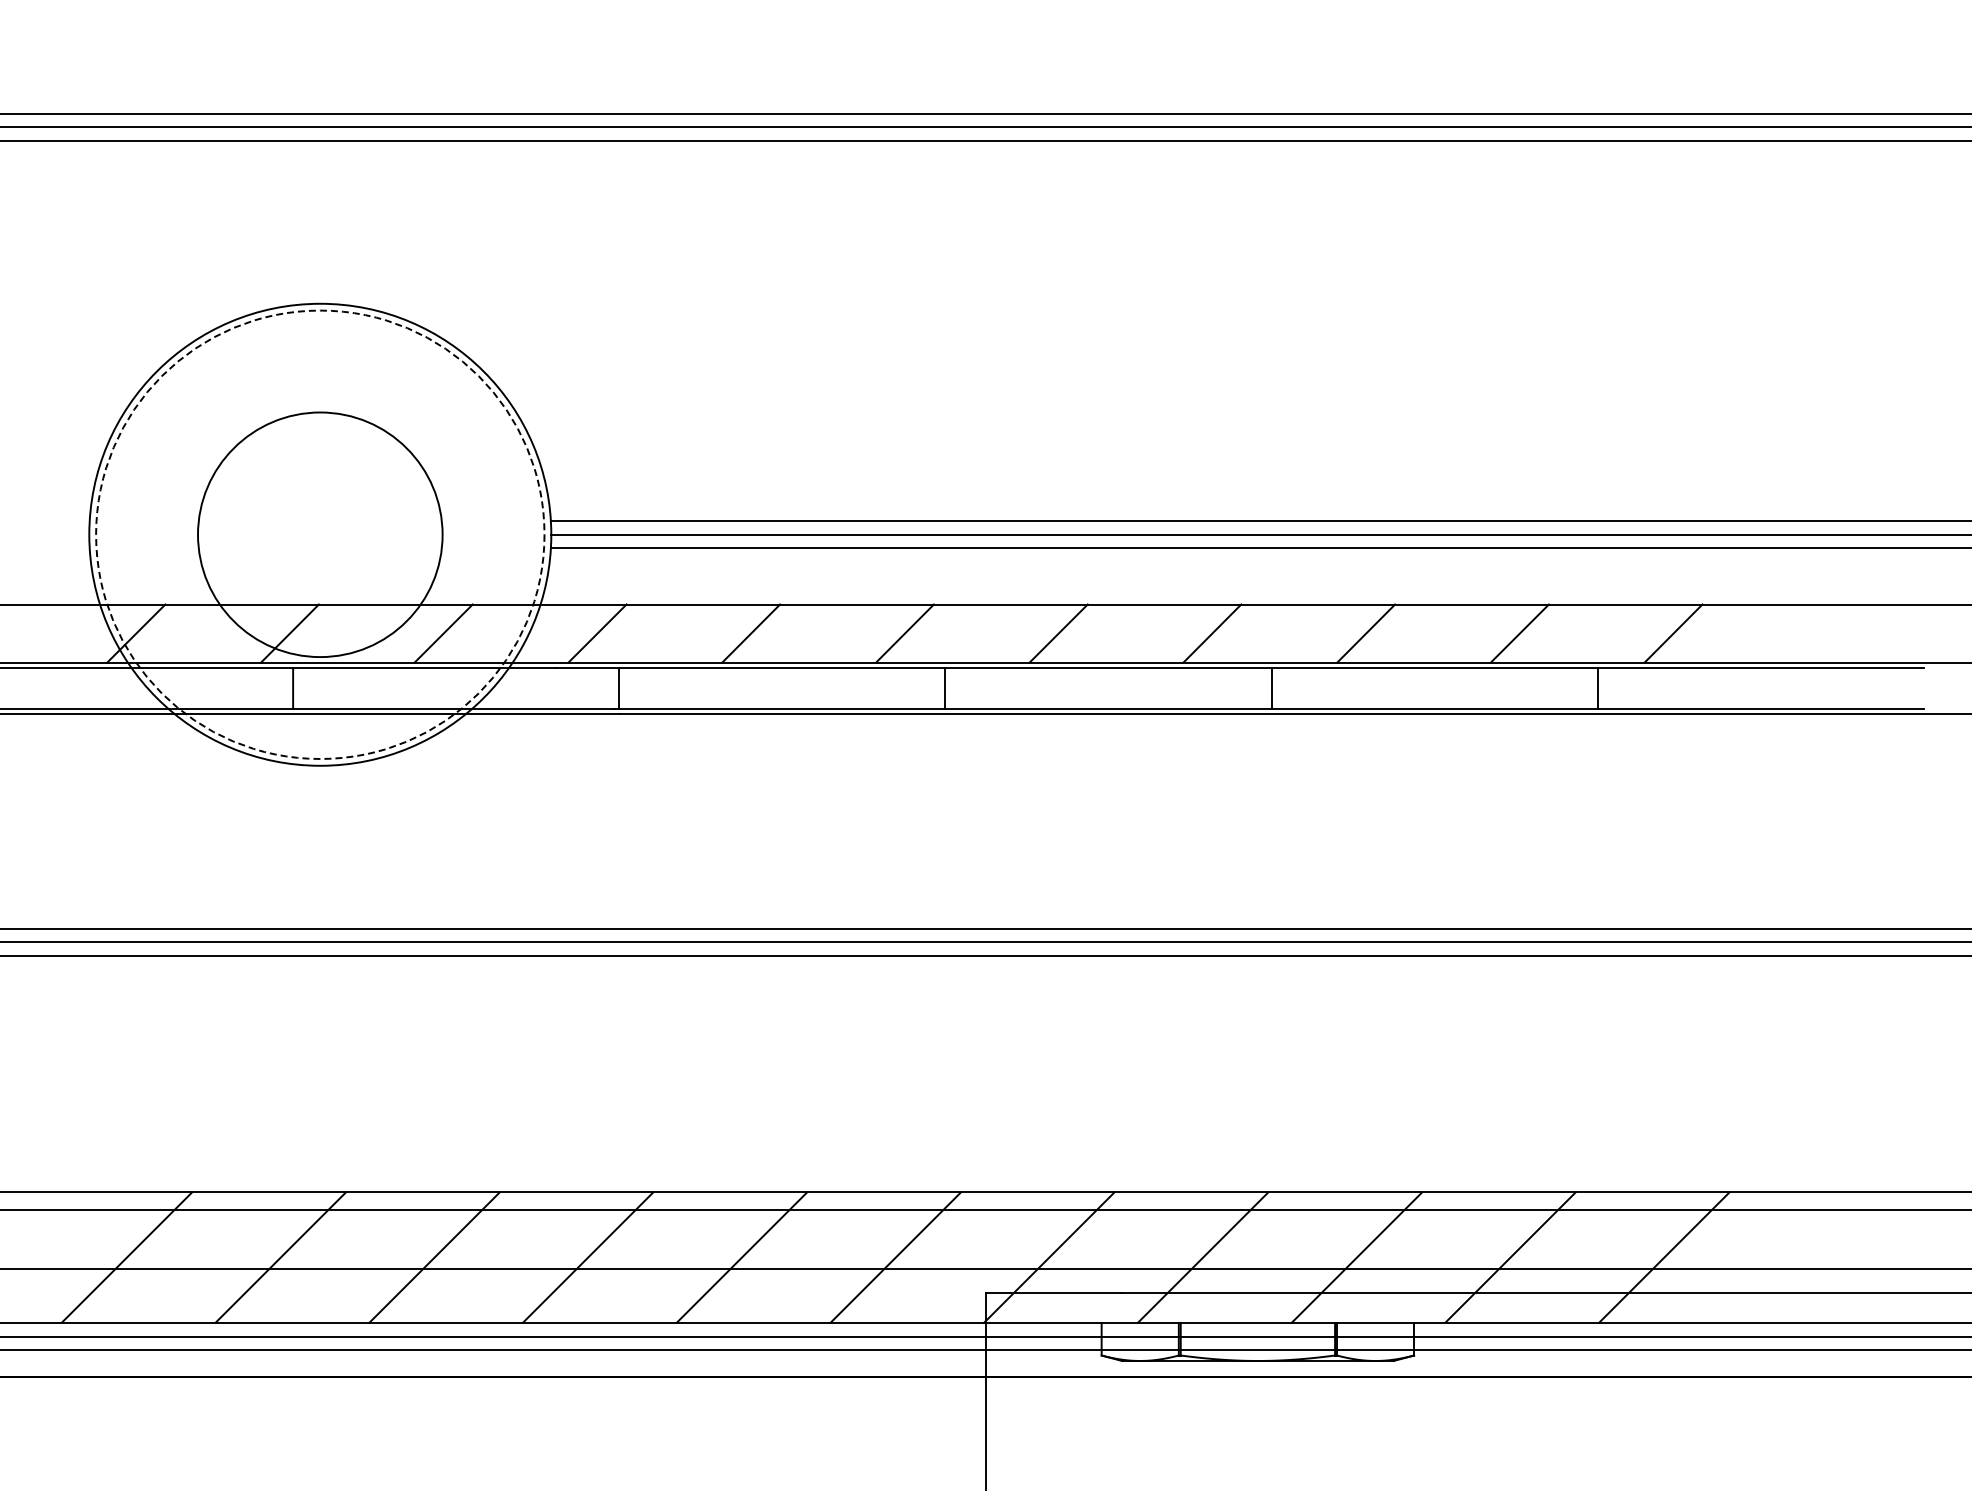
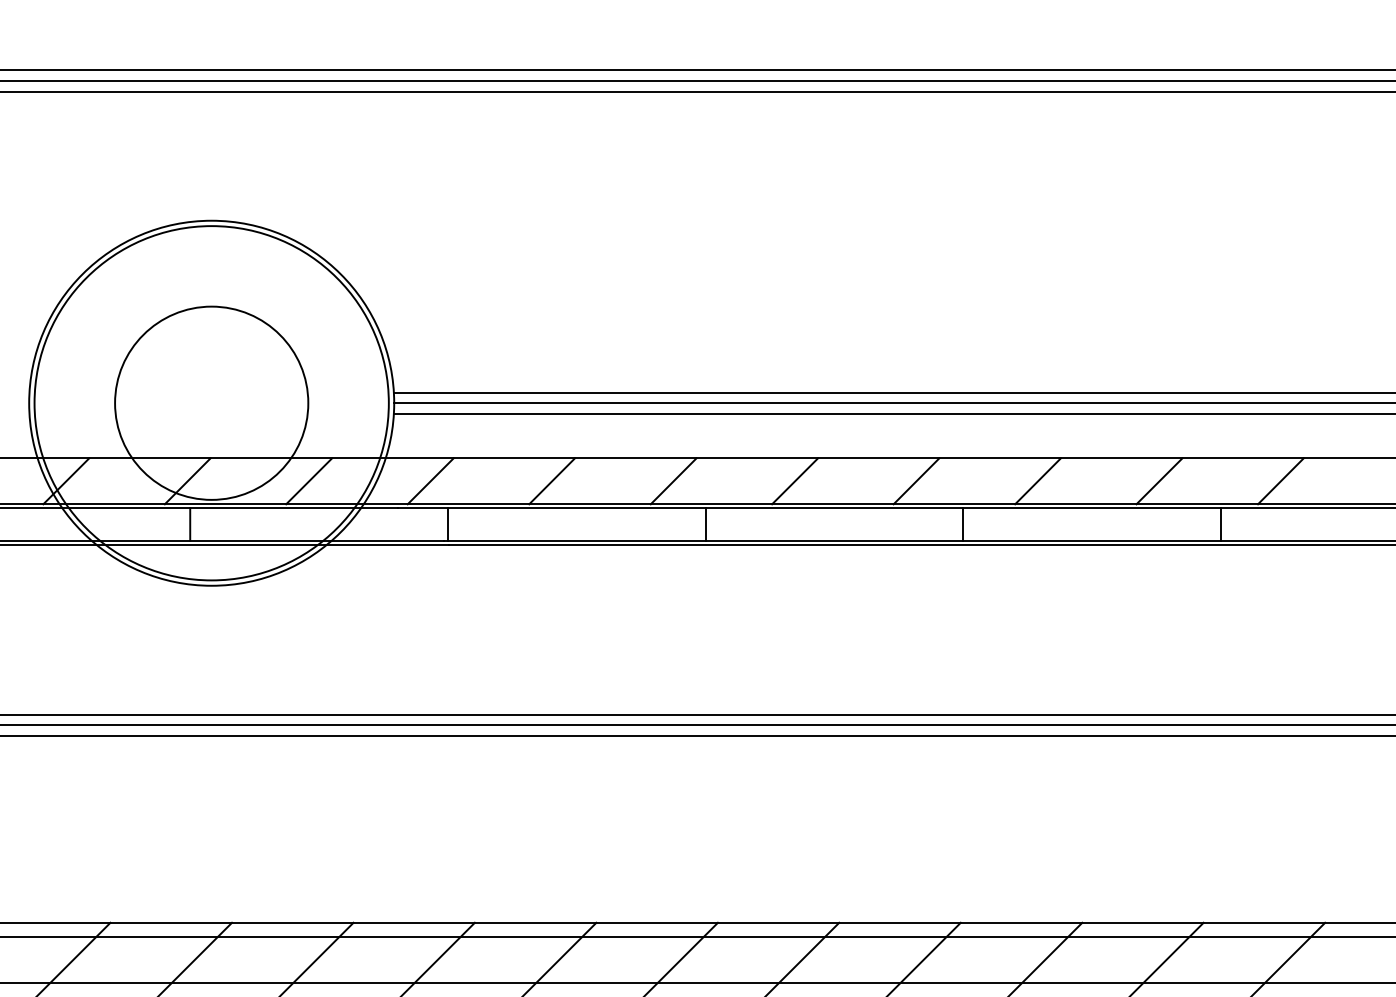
circle: (320, 534) -> (211, 403), dashed -> solid

